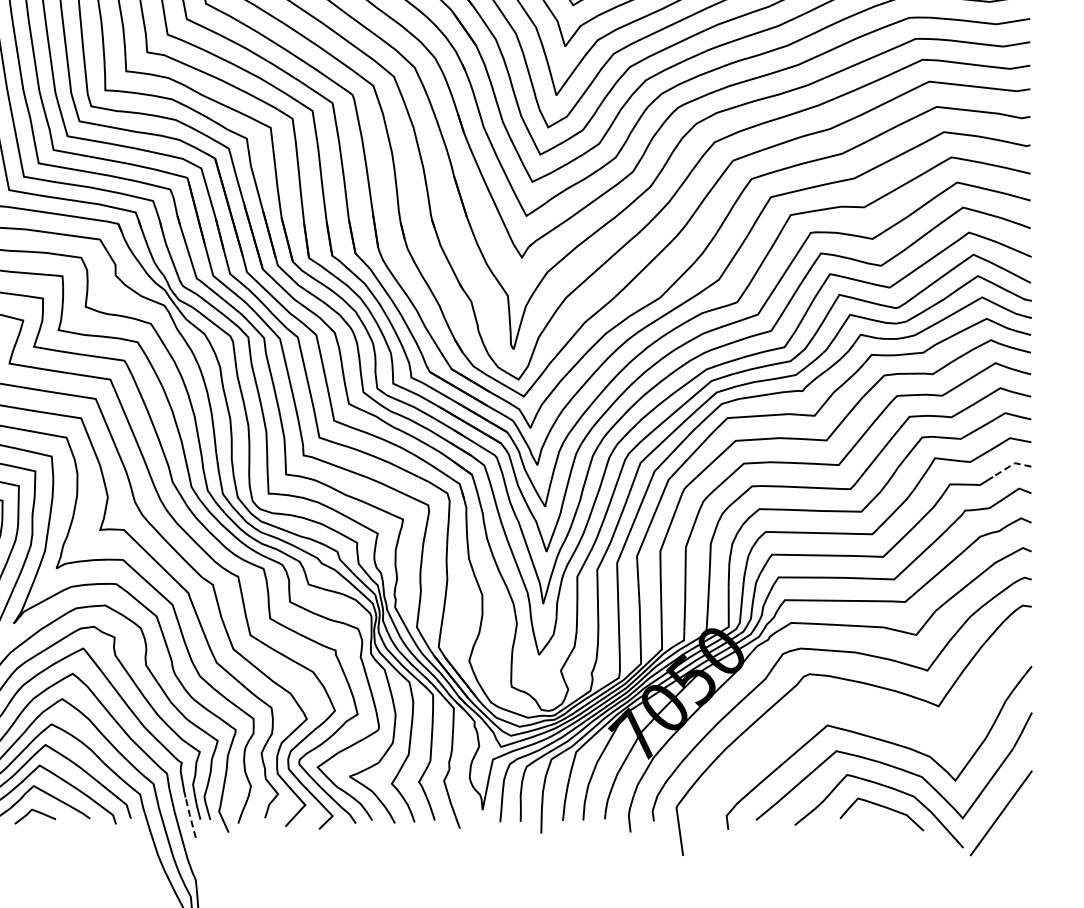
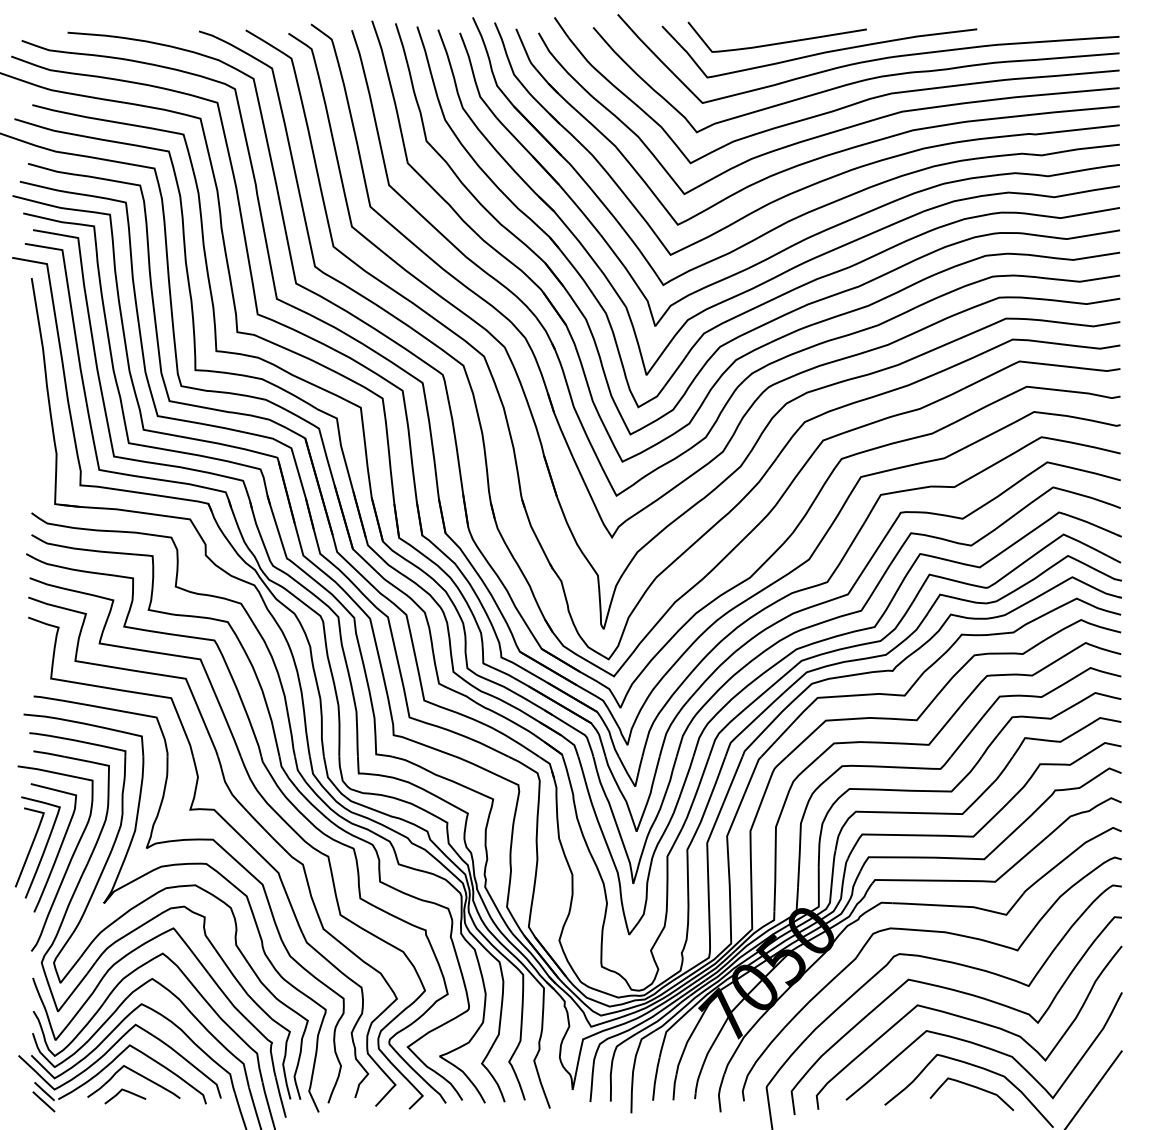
line: (1011, 465) -> (1101, 745), dashed -> solid
curve: (871, 713) -> (961, 993), added
line: (190, 817) -> (280, 1097), dashed -> solid

